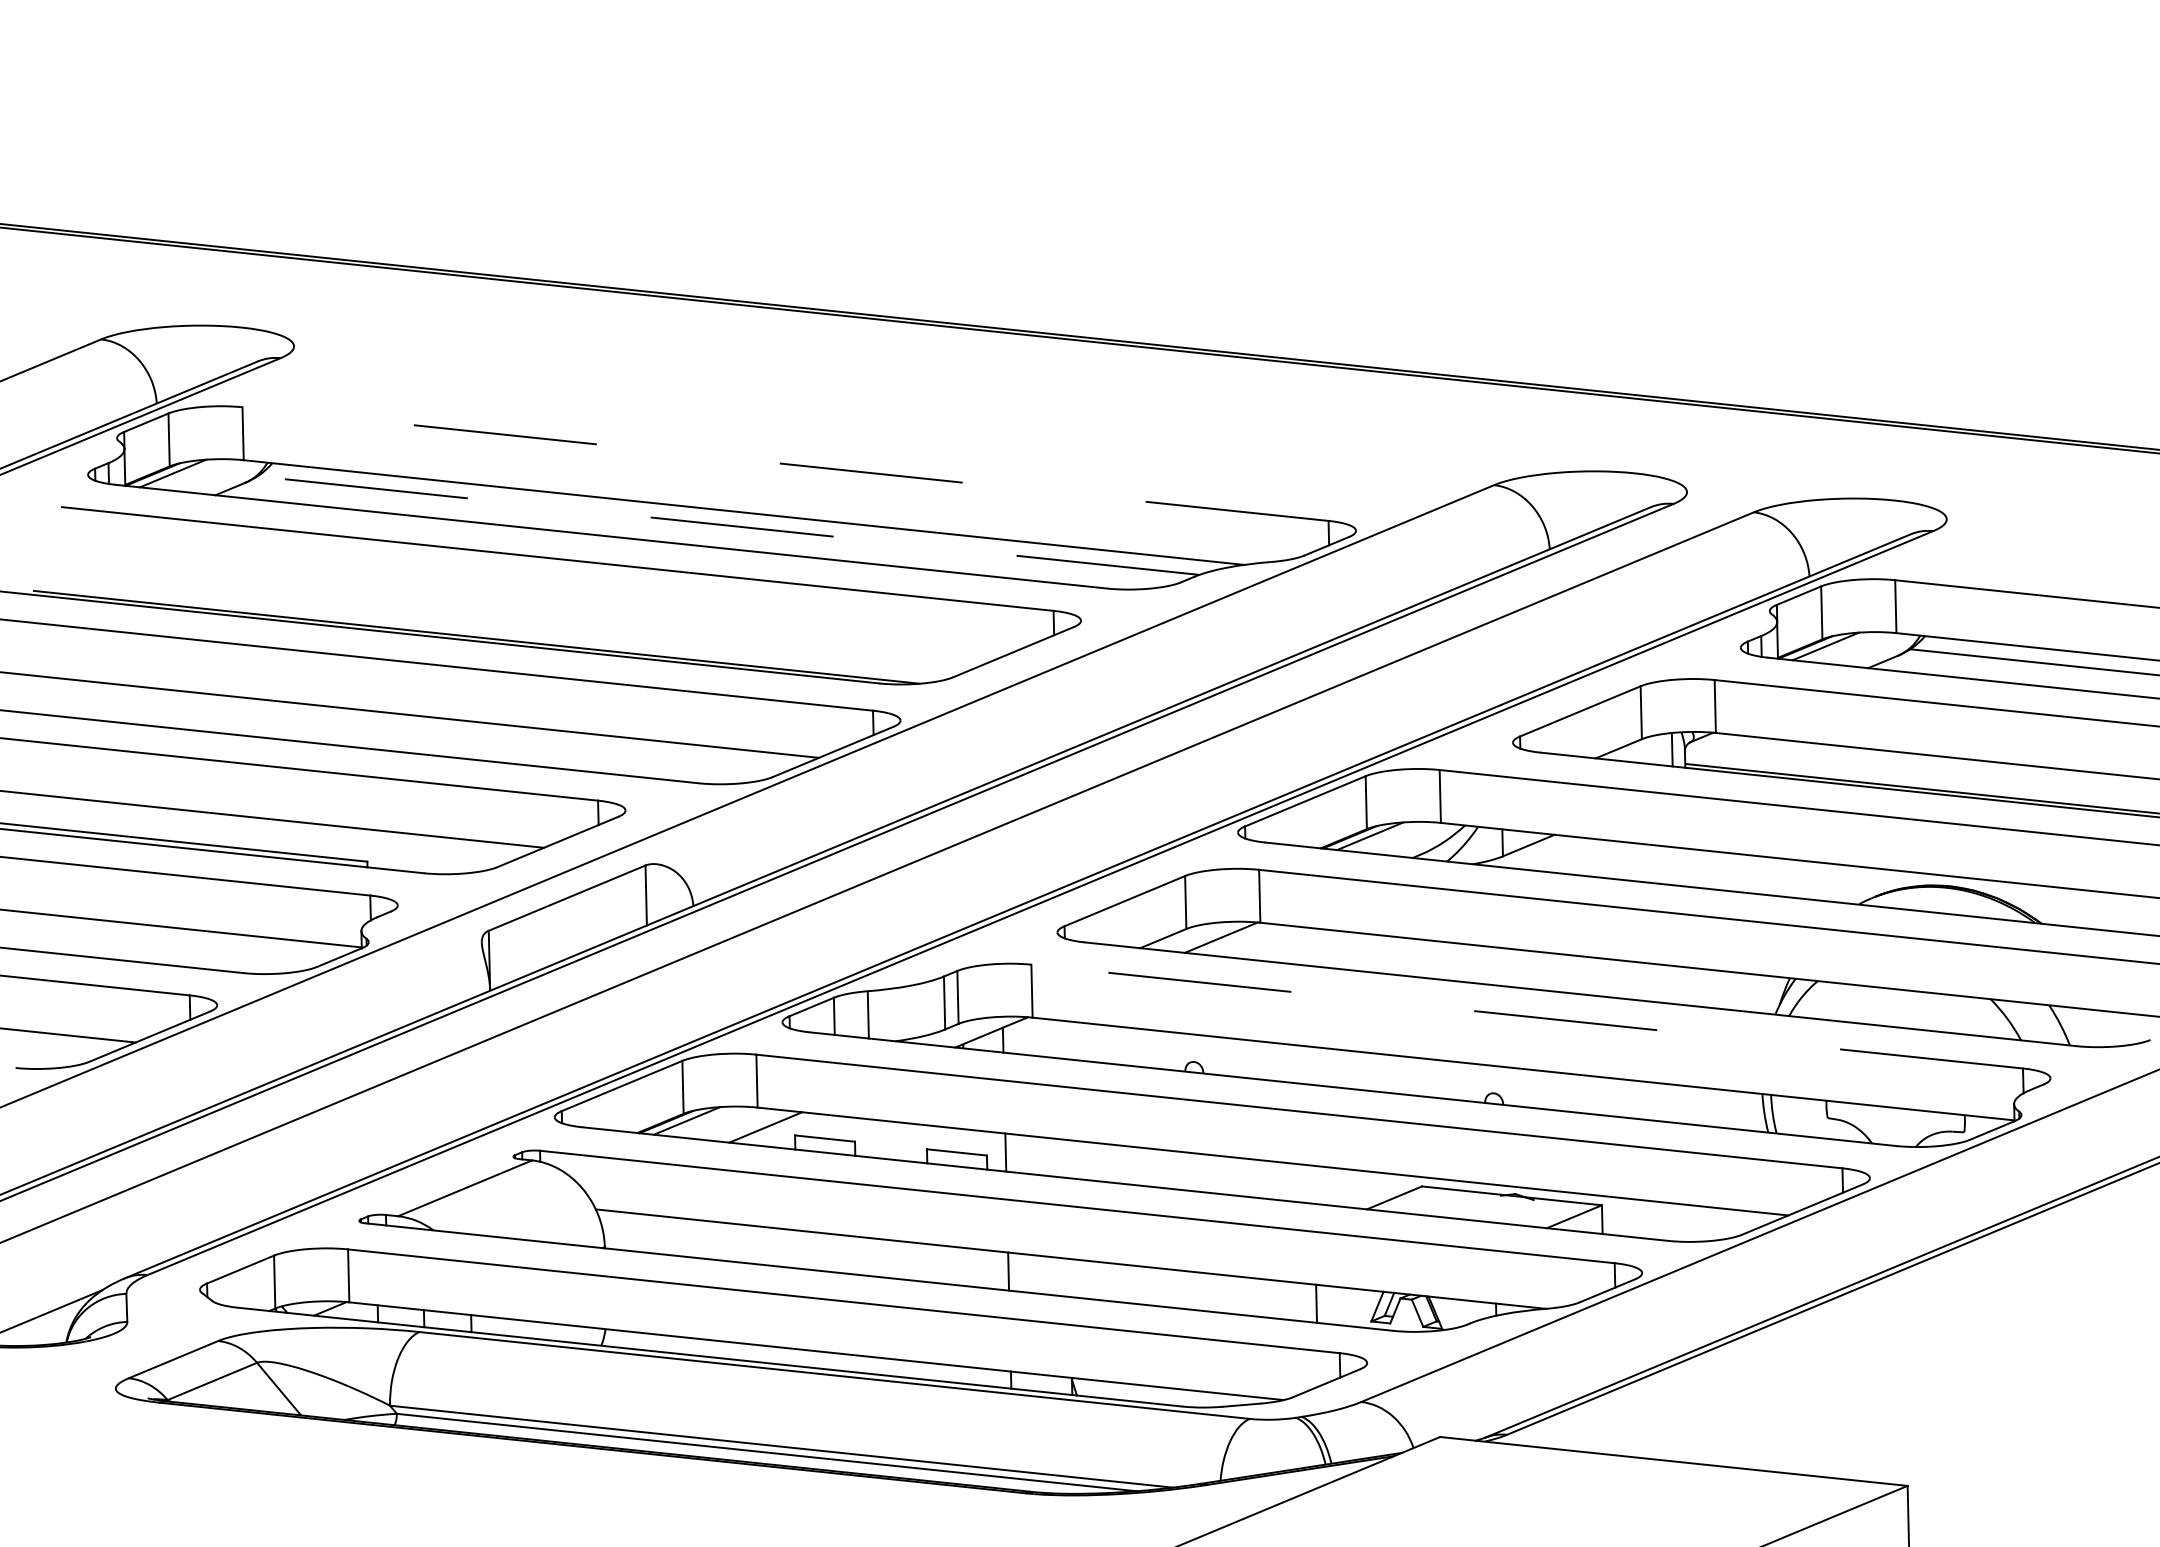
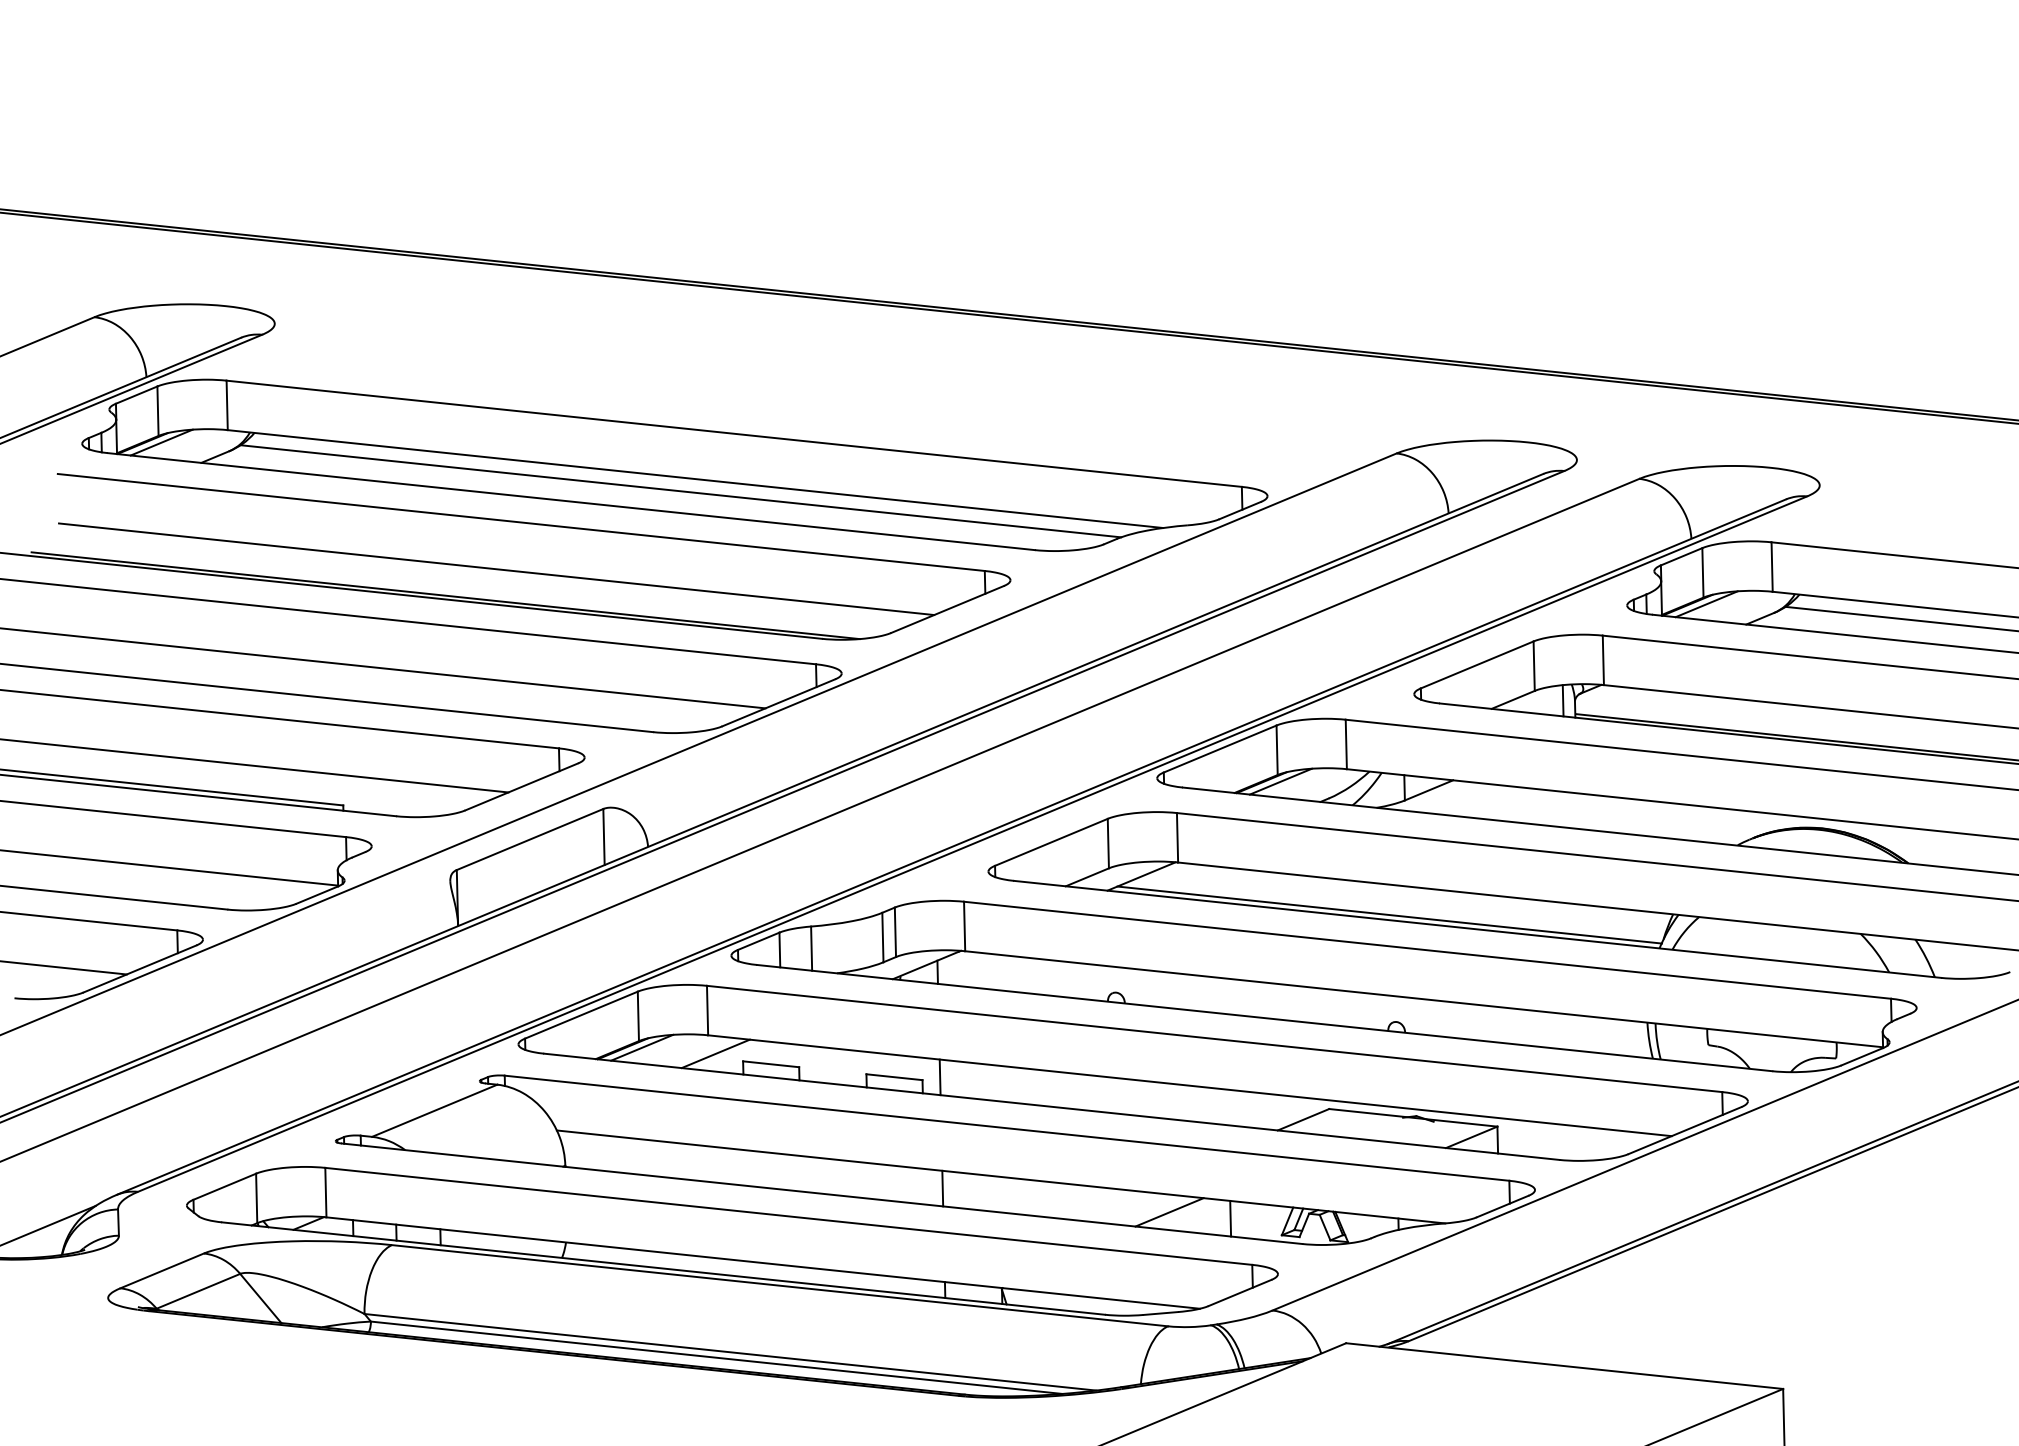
line: (785, 464) -> (734, 434), dashed -> solid
line: (728, 525) -> (680, 491), dashed -> solid
line: (531, 609) -> (496, 569), added
line: (1486, 978) -> (1389, 914), added
line: (1527, 1016) -> (1427, 950), dashed -> solid
line: (1250, 1296) -> (1168, 1211), added

